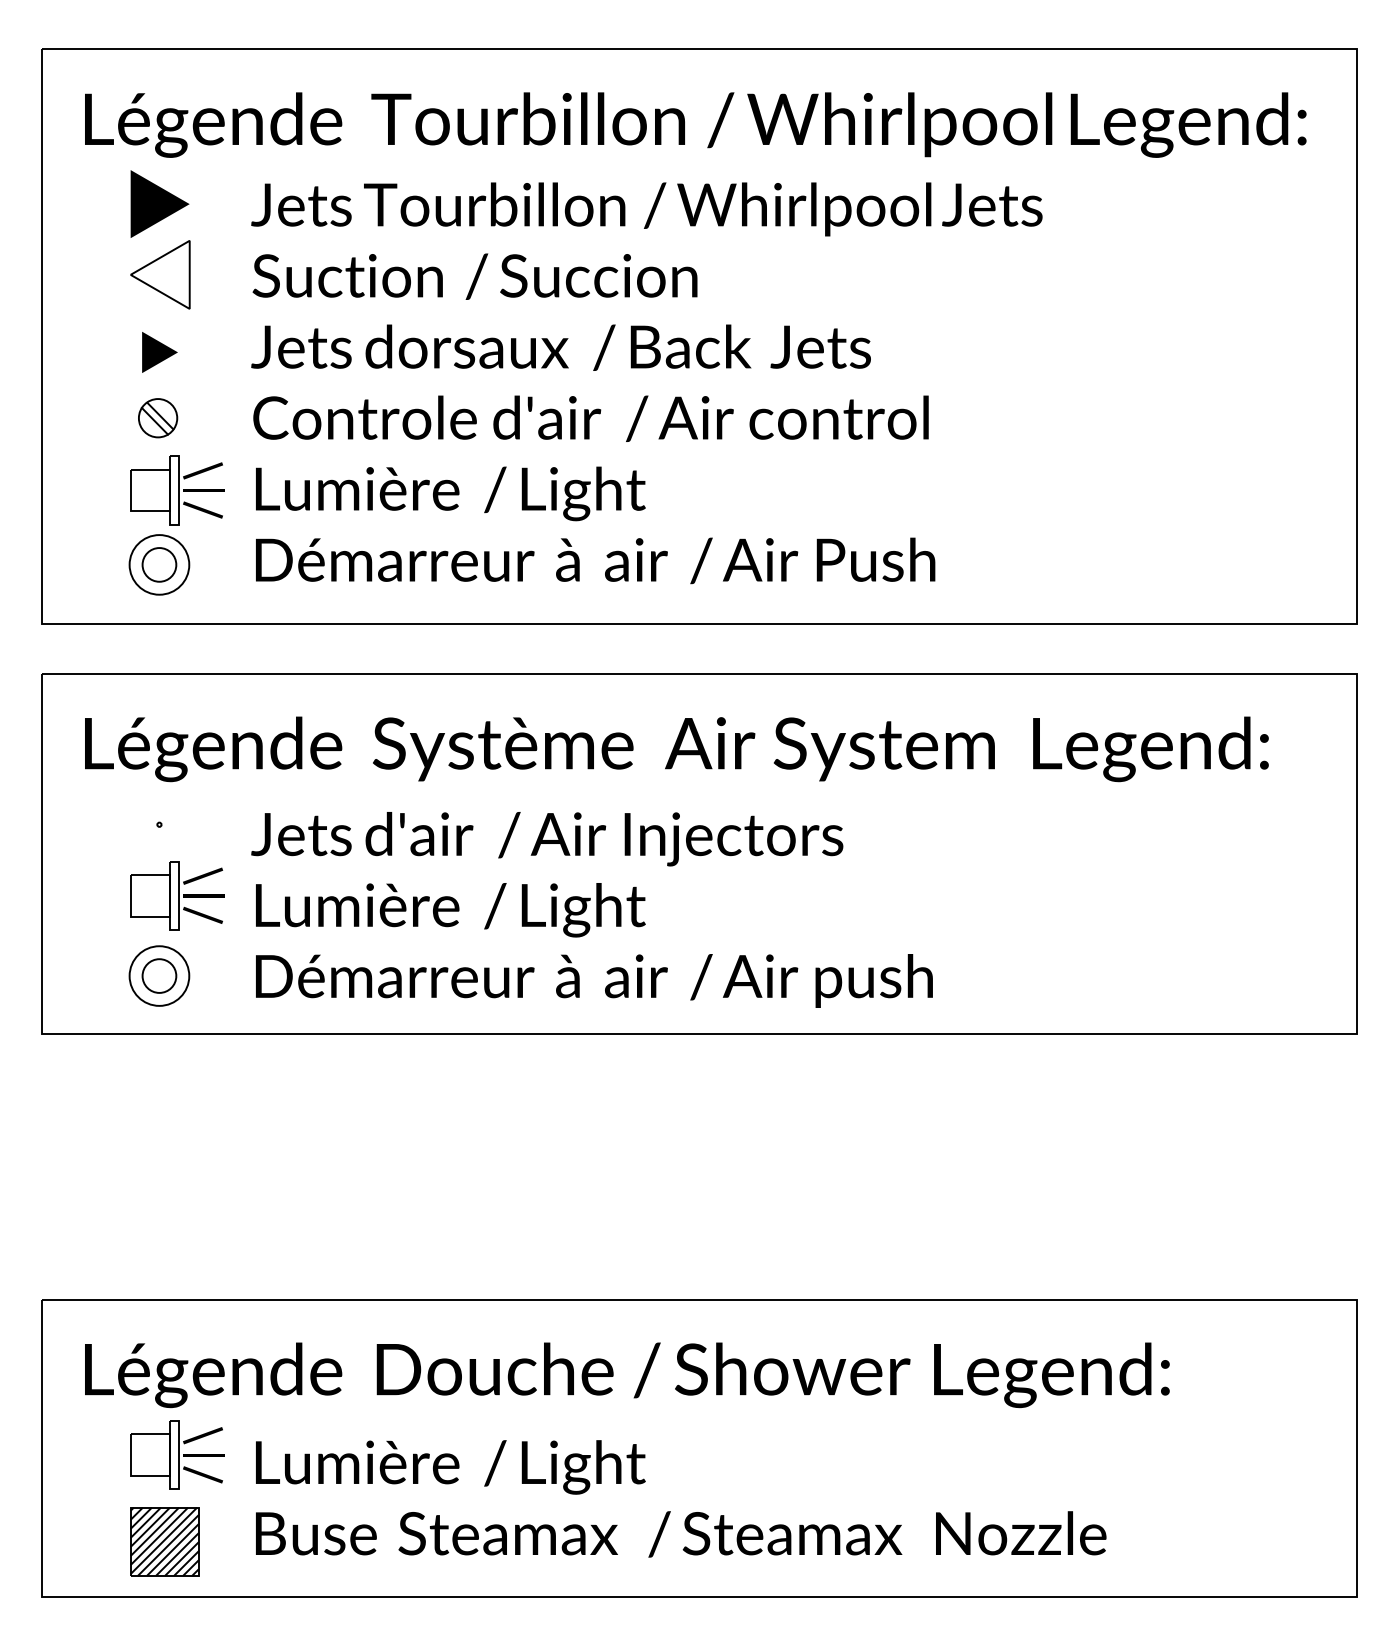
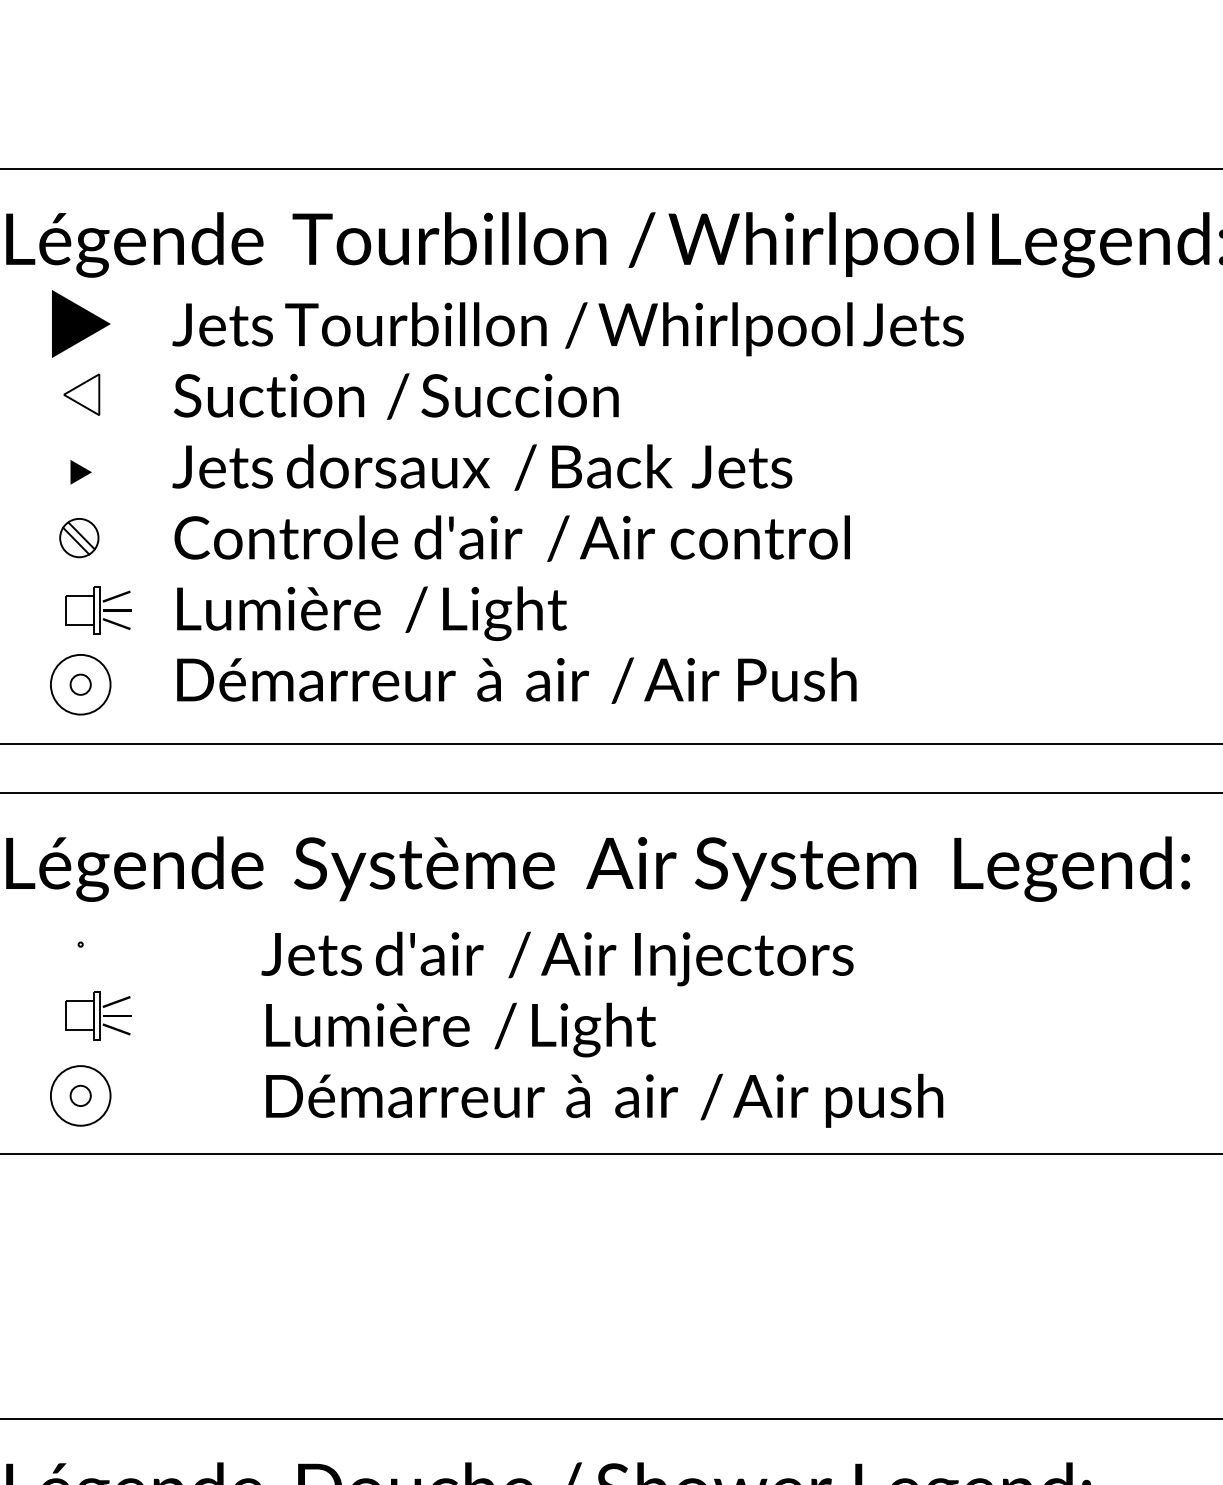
part: (160, 274) -> (81, 394), size x0.6
part: (159, 352) -> (80, 472), size x0.6
part: (177, 490) -> (98, 610), size x0.7
circle: (159, 564) -> (80, 684), size x0.6
part: (177, 895) -> (98, 1015), size x0.7
text: (591, 909) -> (601, 1029), moved
circle: (159, 975) -> (80, 1095), size x0.6

